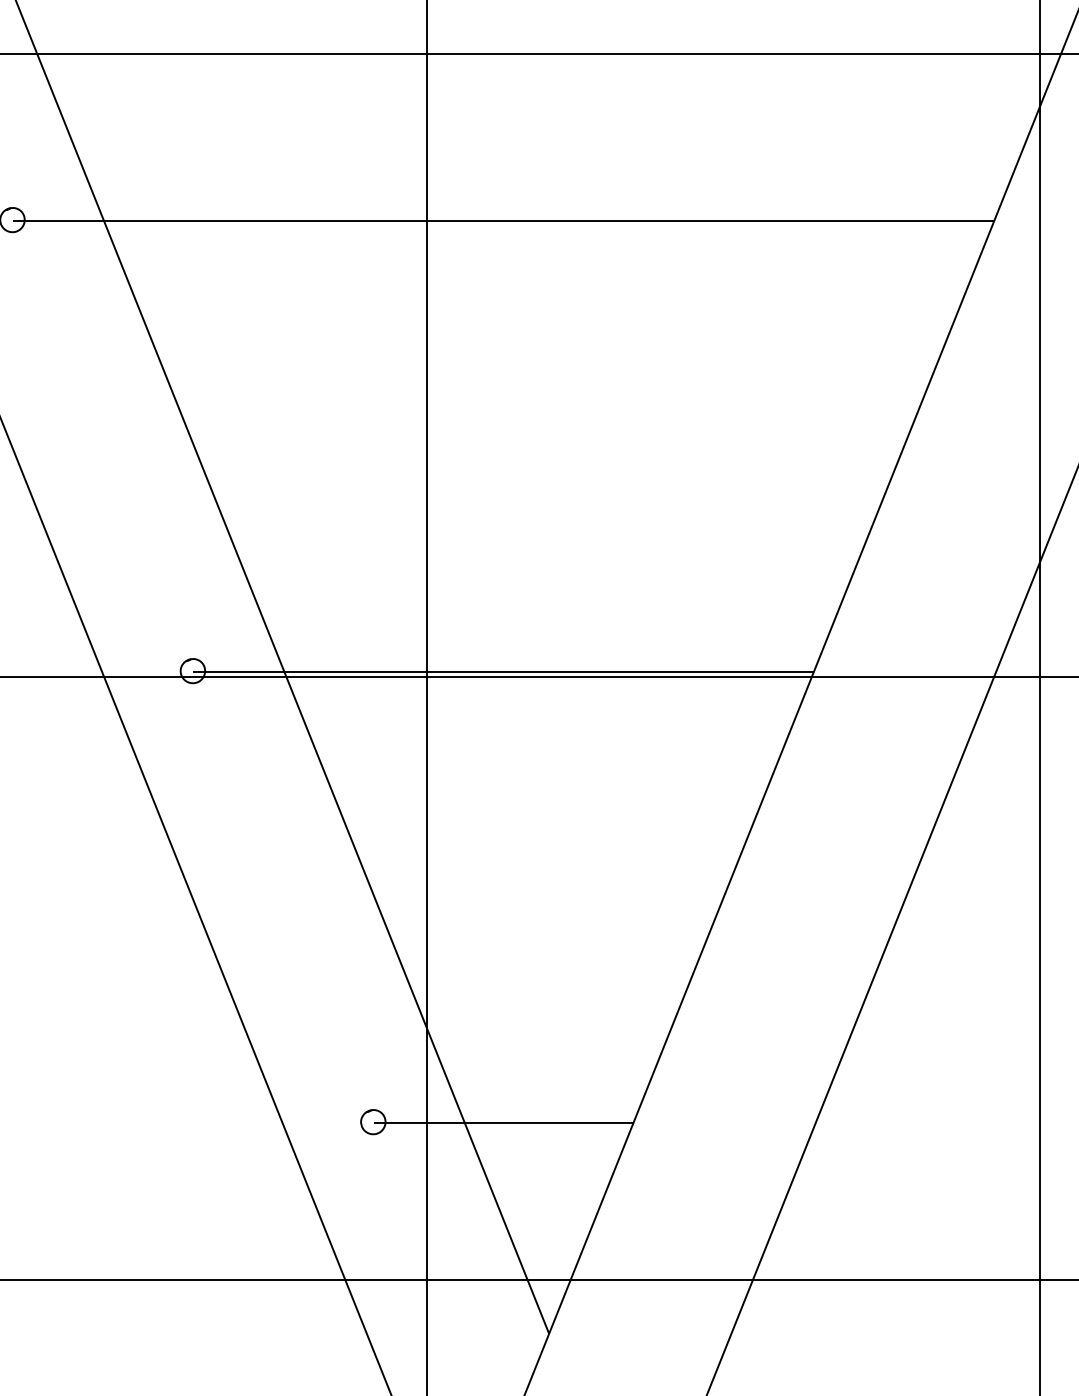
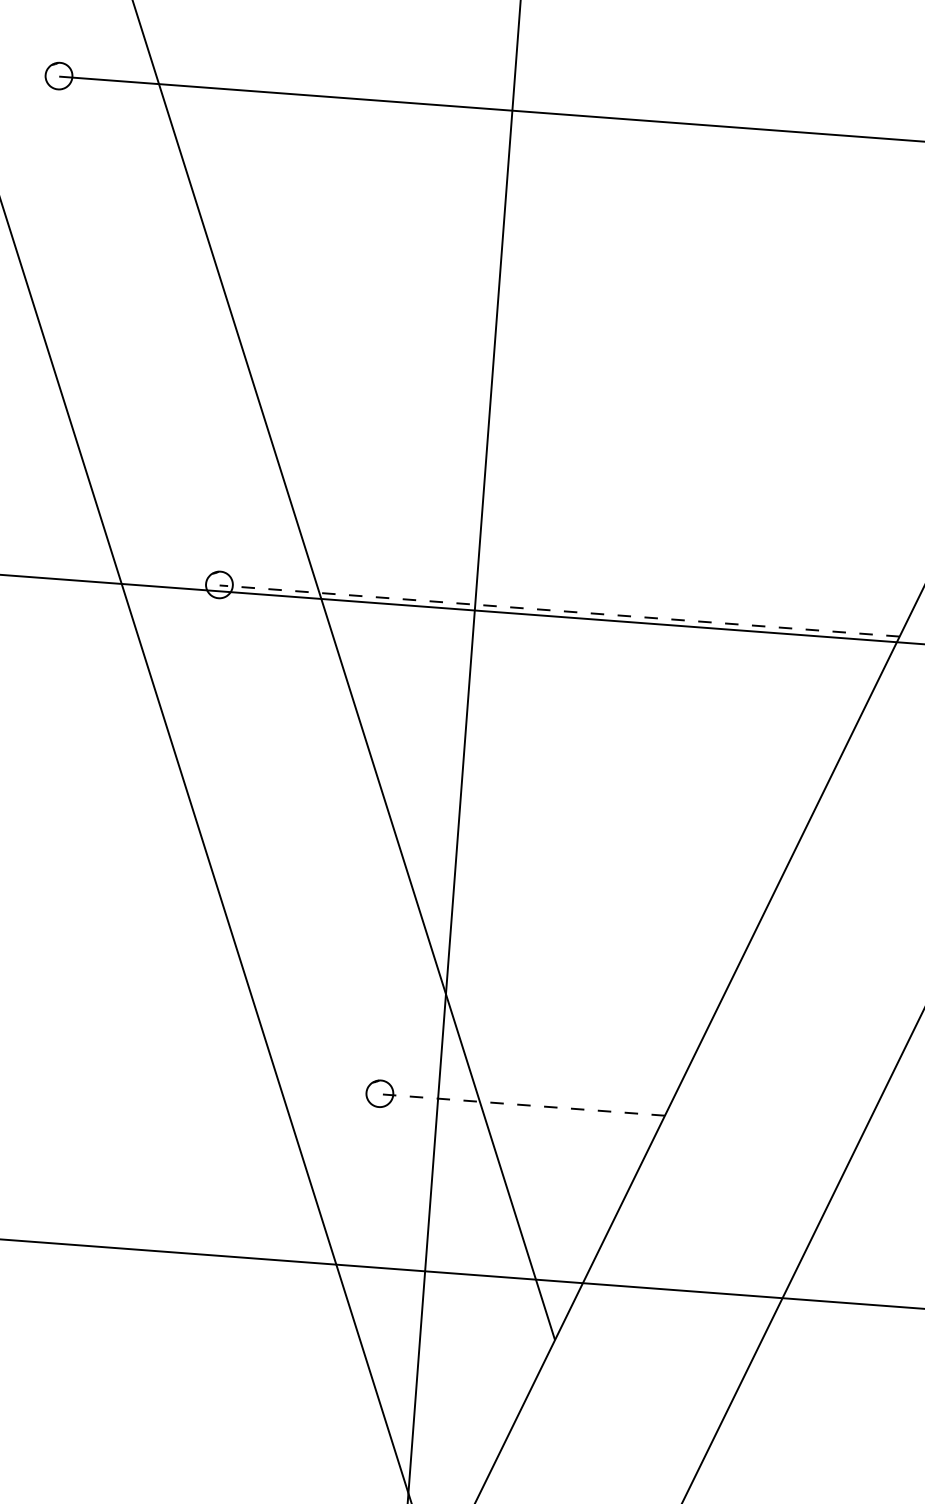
line: (503, 671) -> (559, 610), solid -> dashed
line: (503, 1122) -> (522, 1104), solid -> dashed

